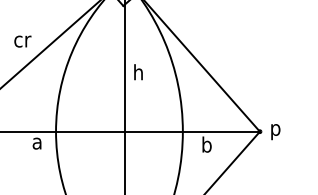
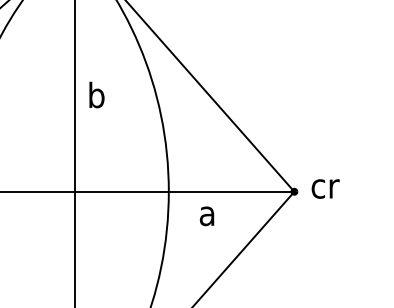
text: (139, 75) -> (98, 100), h -> b
text: (278, 132) -> (324, 193), p -> cr
text: (206, 144) -> (207, 212), b -> a

